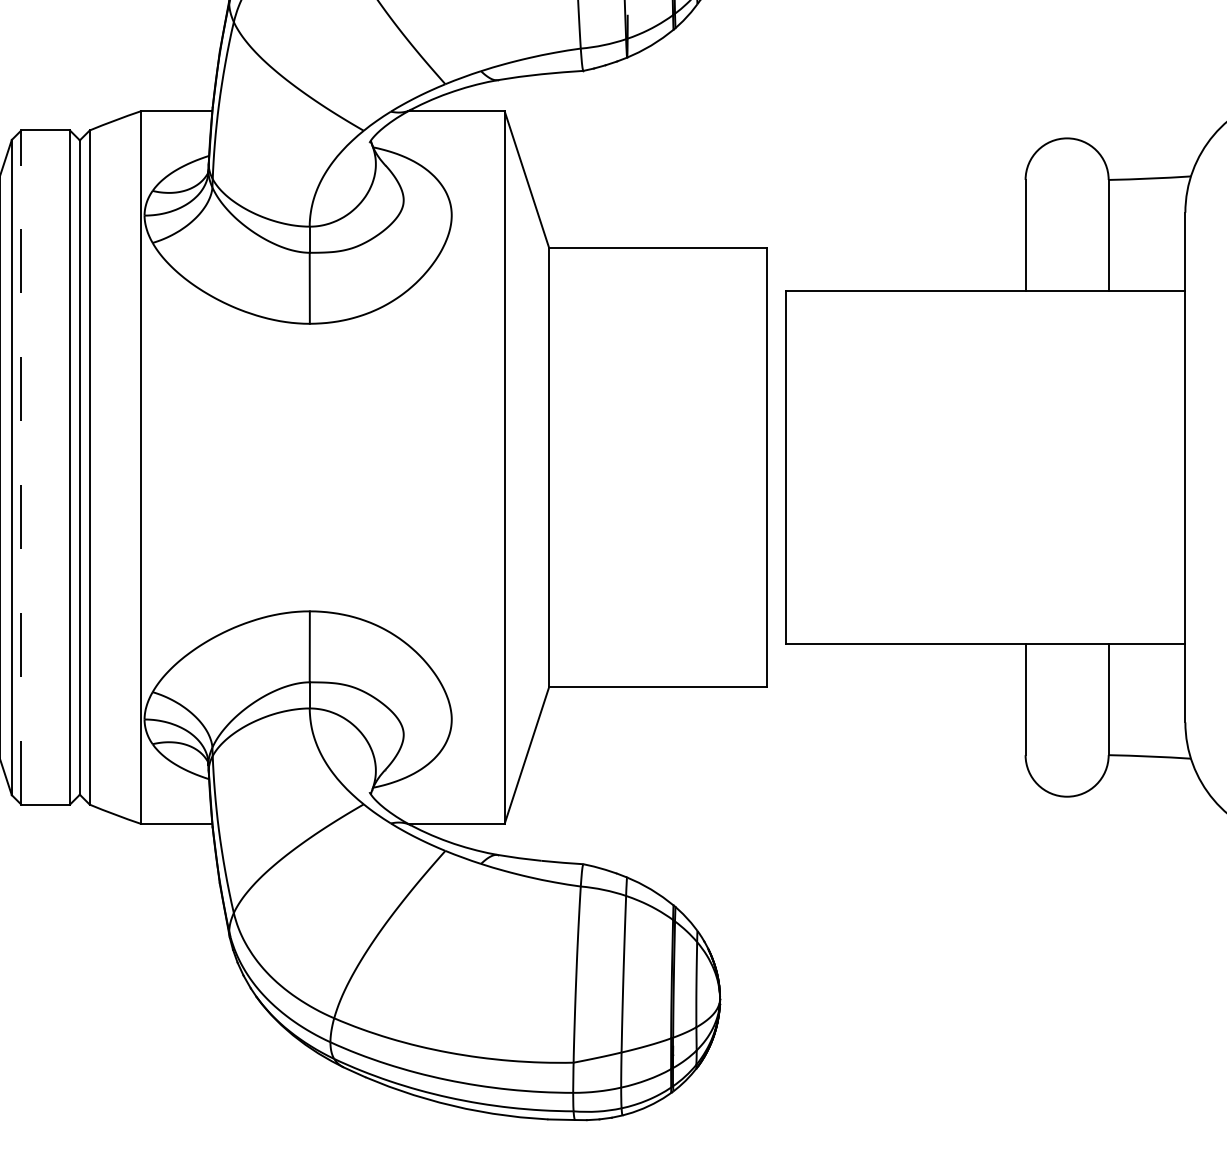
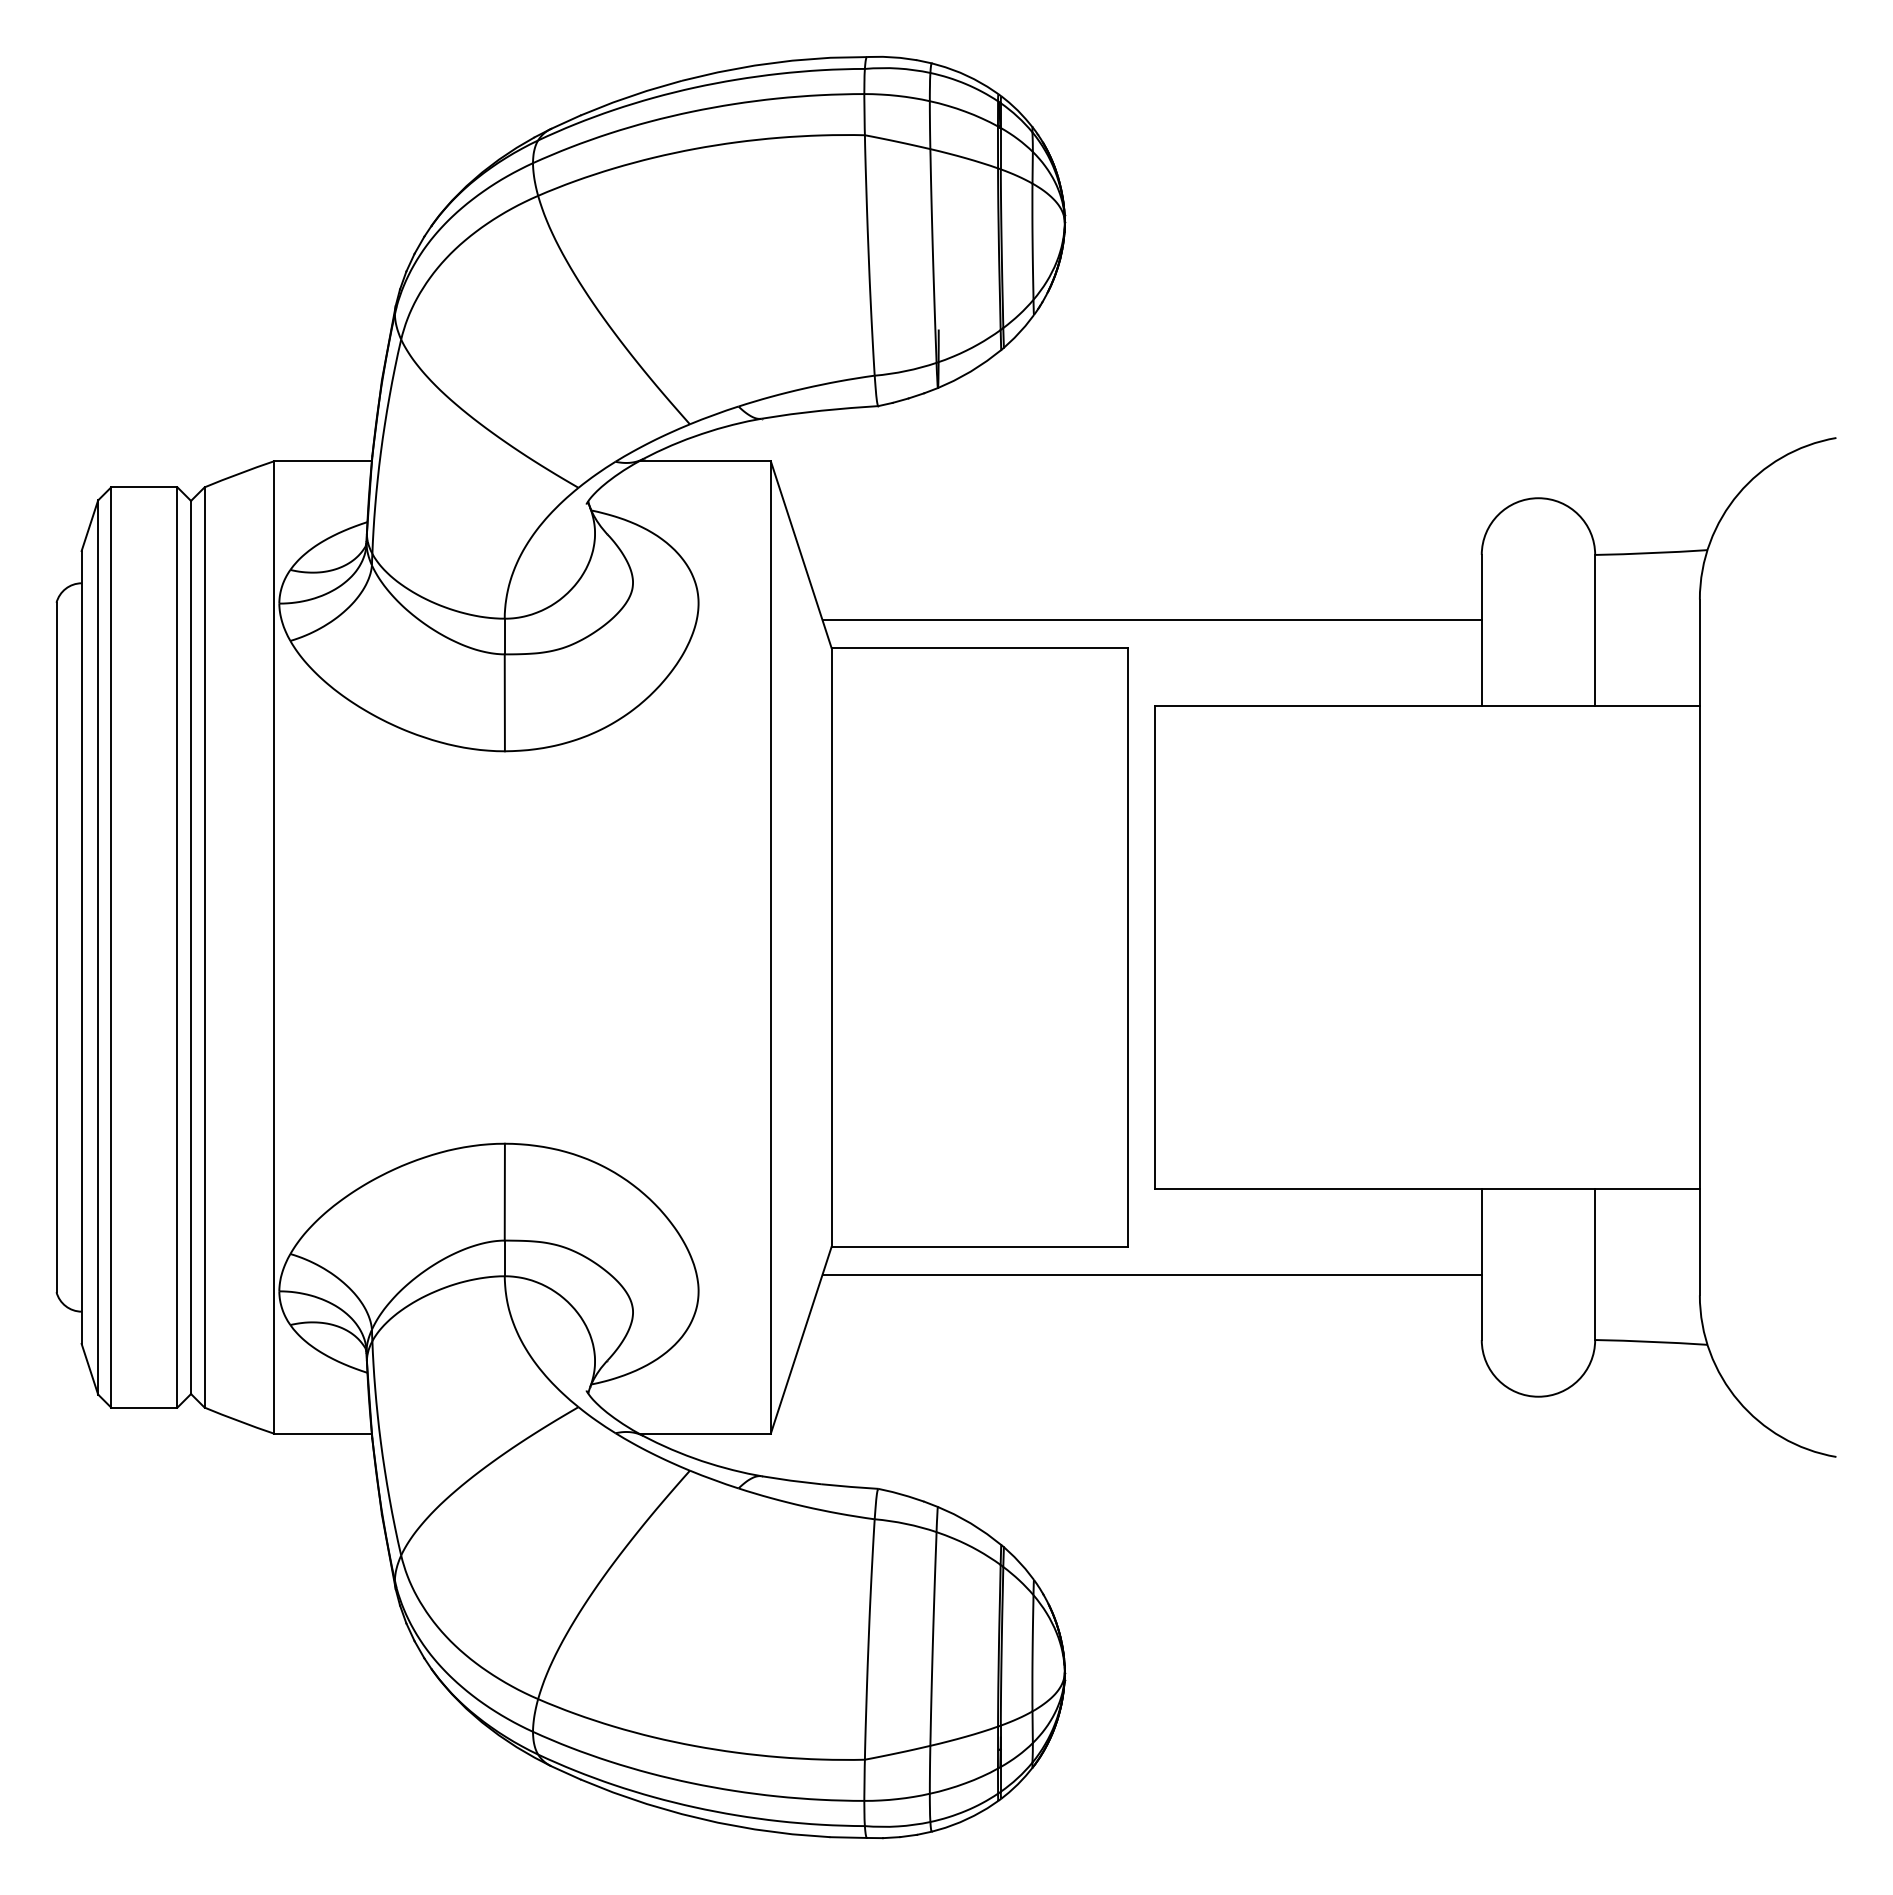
line: (783, 227) -> (1151, 620), added
line: (21, 466) -> (111, 946), dashed -> solid
line: (783, 707) -> (1151, 1274), added

